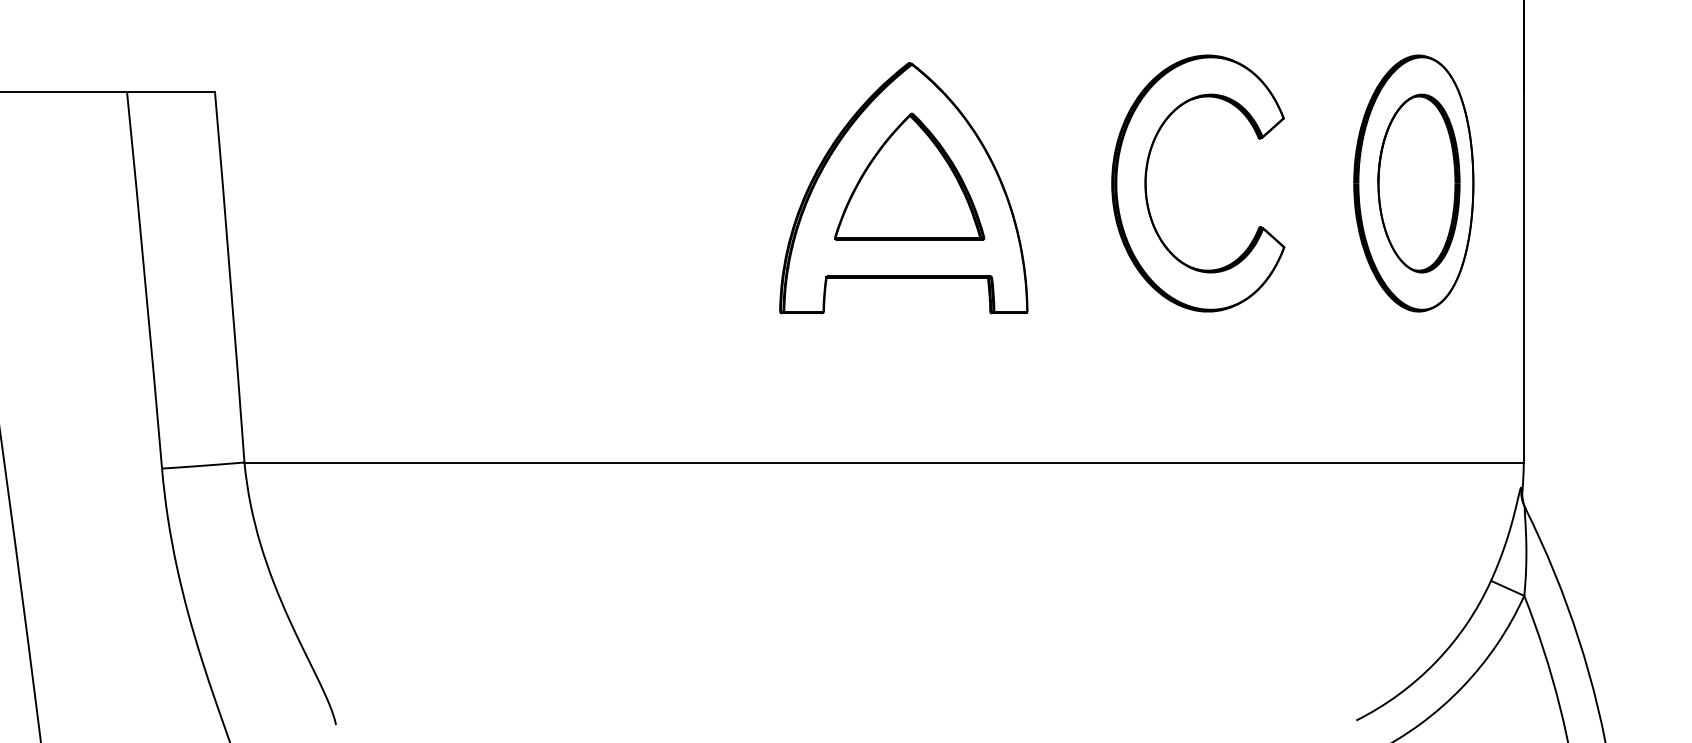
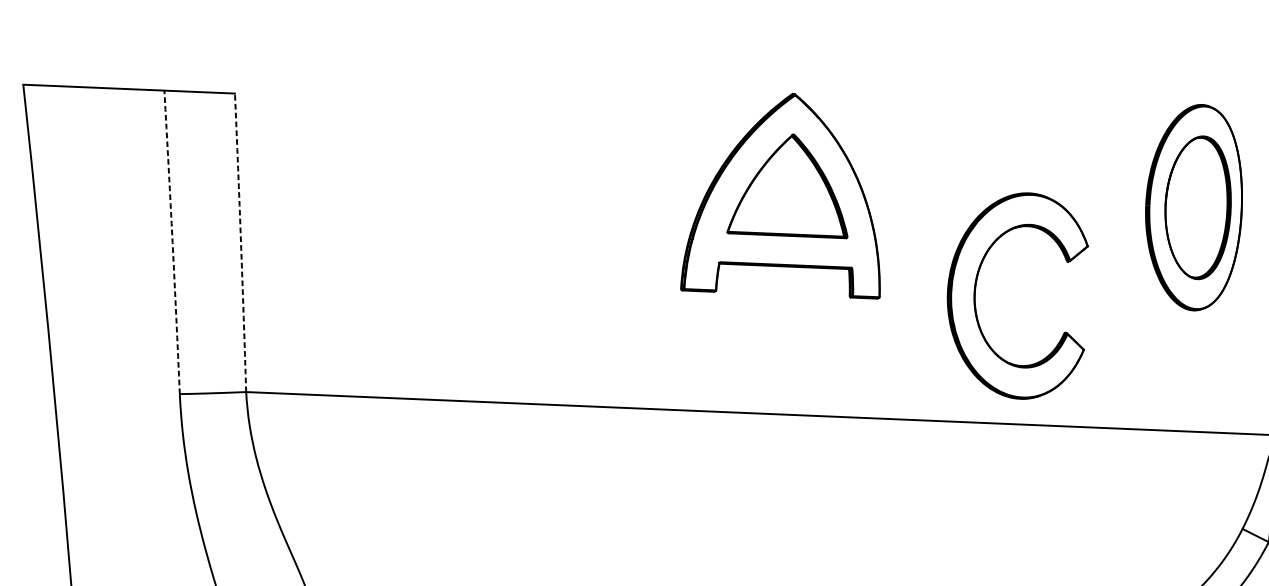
part: (1147, 173) -> (976, 285), moved
arc: (230, 277) -> (241, 243), solid -> dashed
arc: (145, 280) -> (172, 242), solid -> dashed

